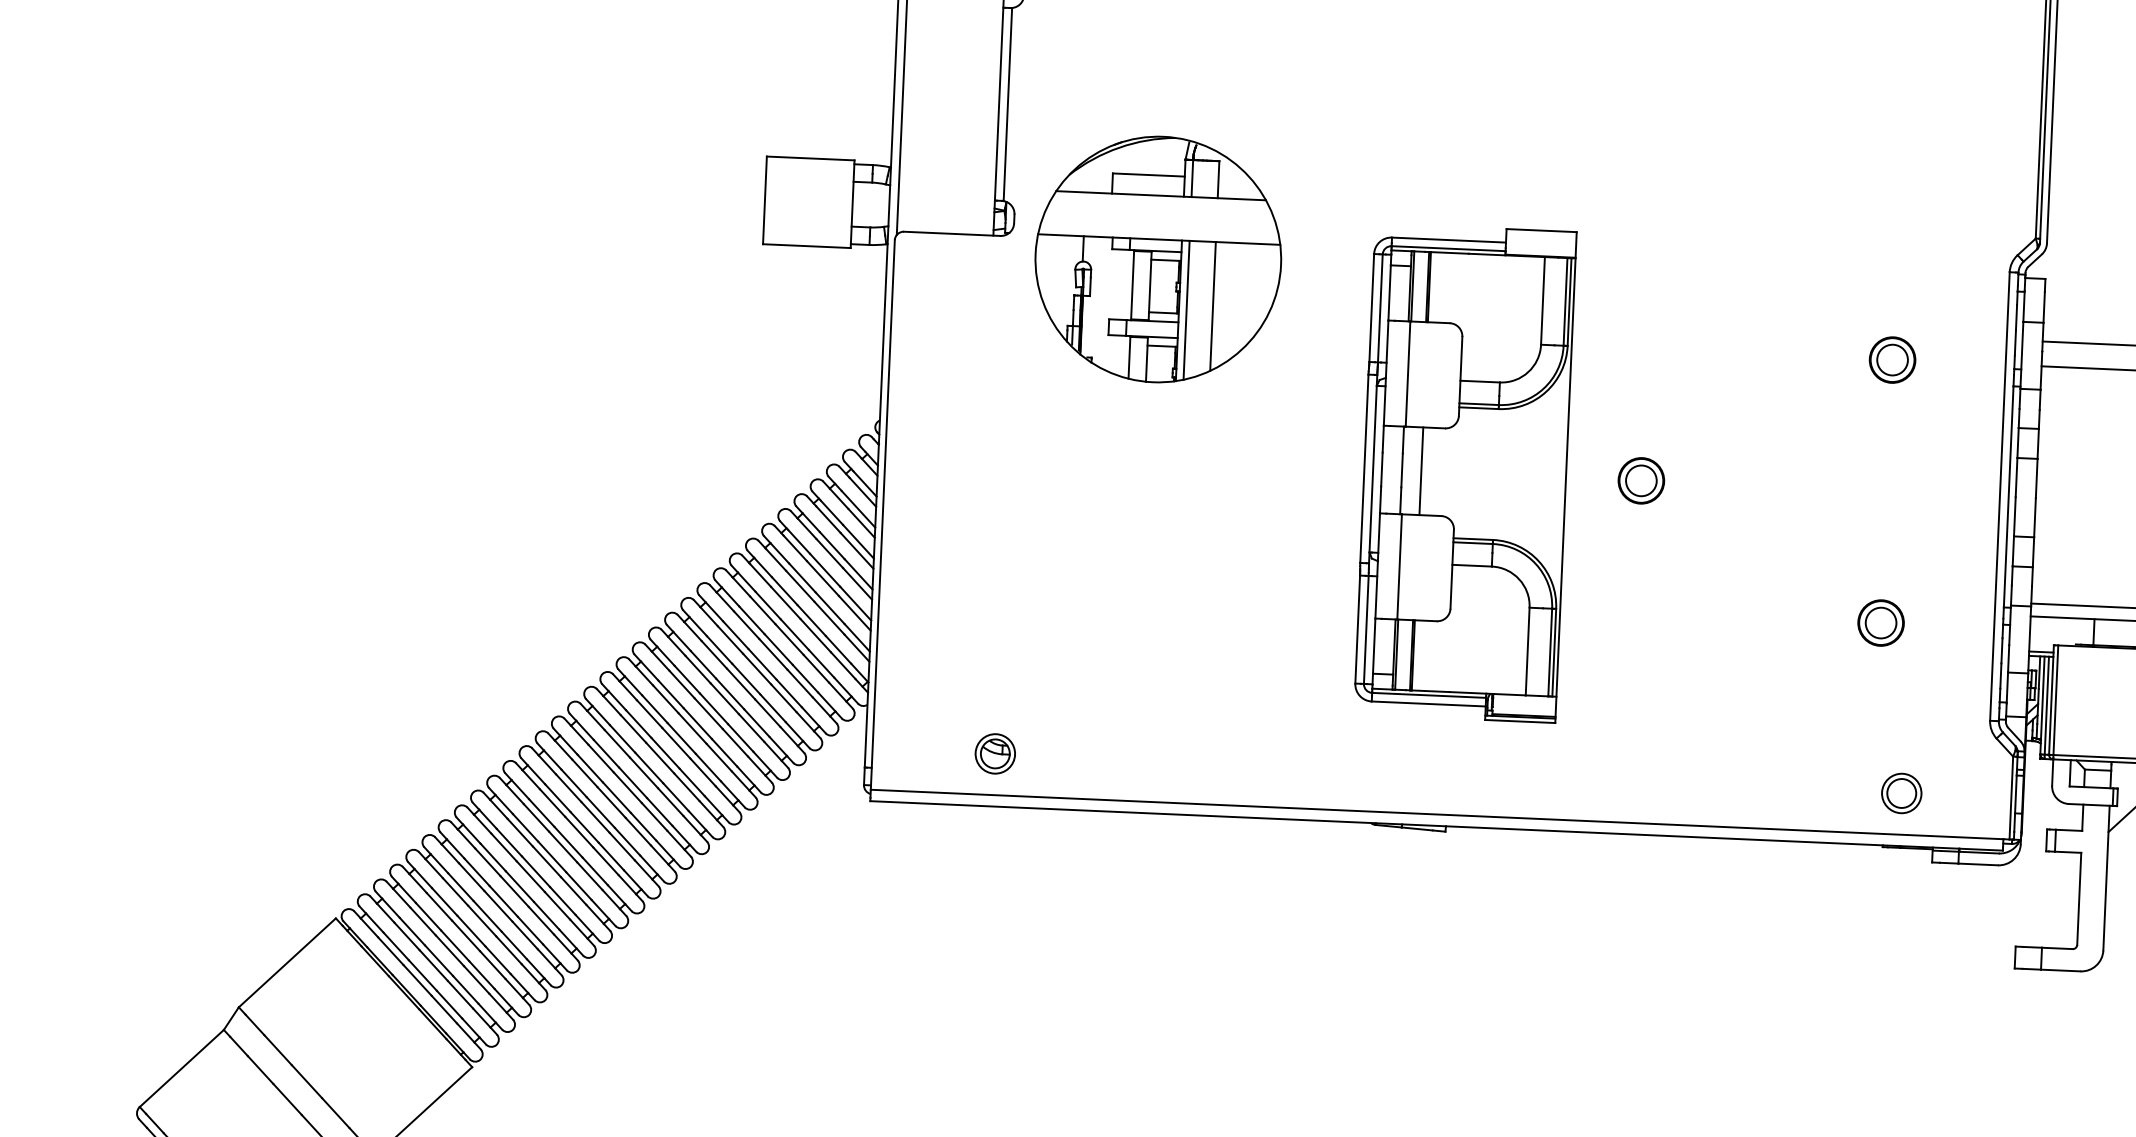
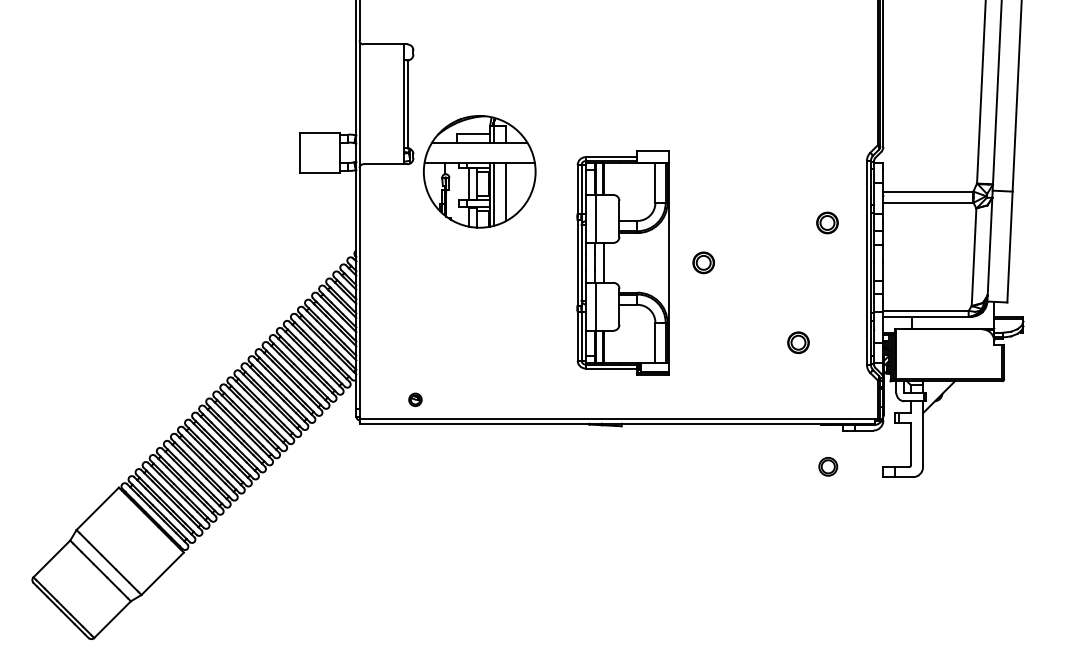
part: (1892, 359) -> (827, 222), moved
part: (1881, 622) -> (798, 342), moved
part: (995, 753) -> (415, 399), size x0.7
part: (1902, 792) -> (828, 466), moved

